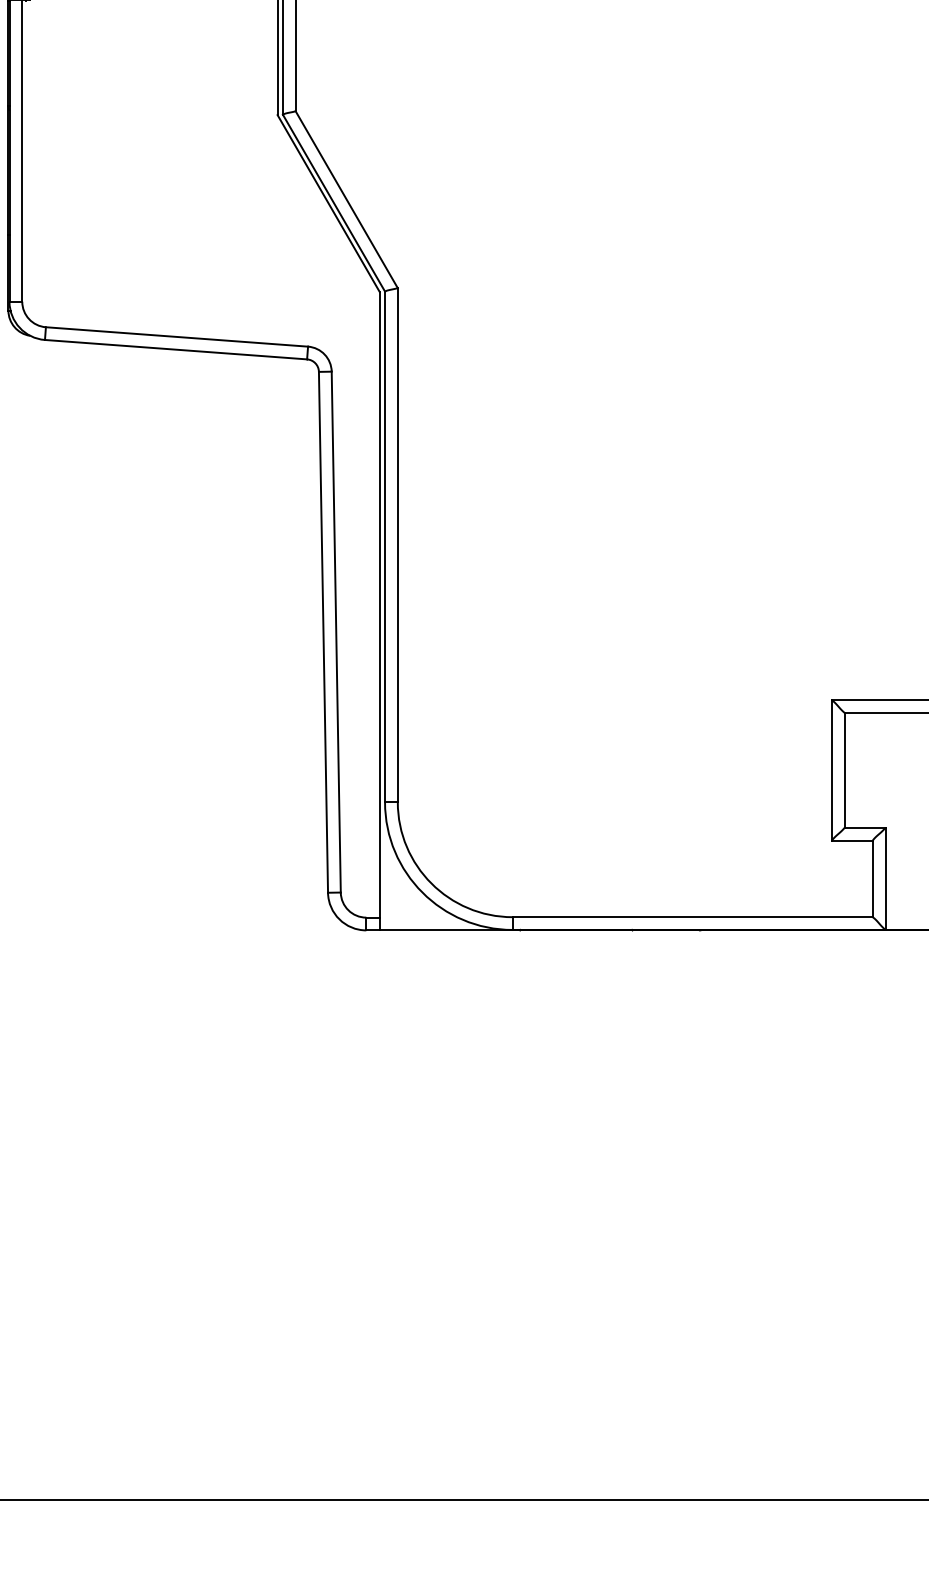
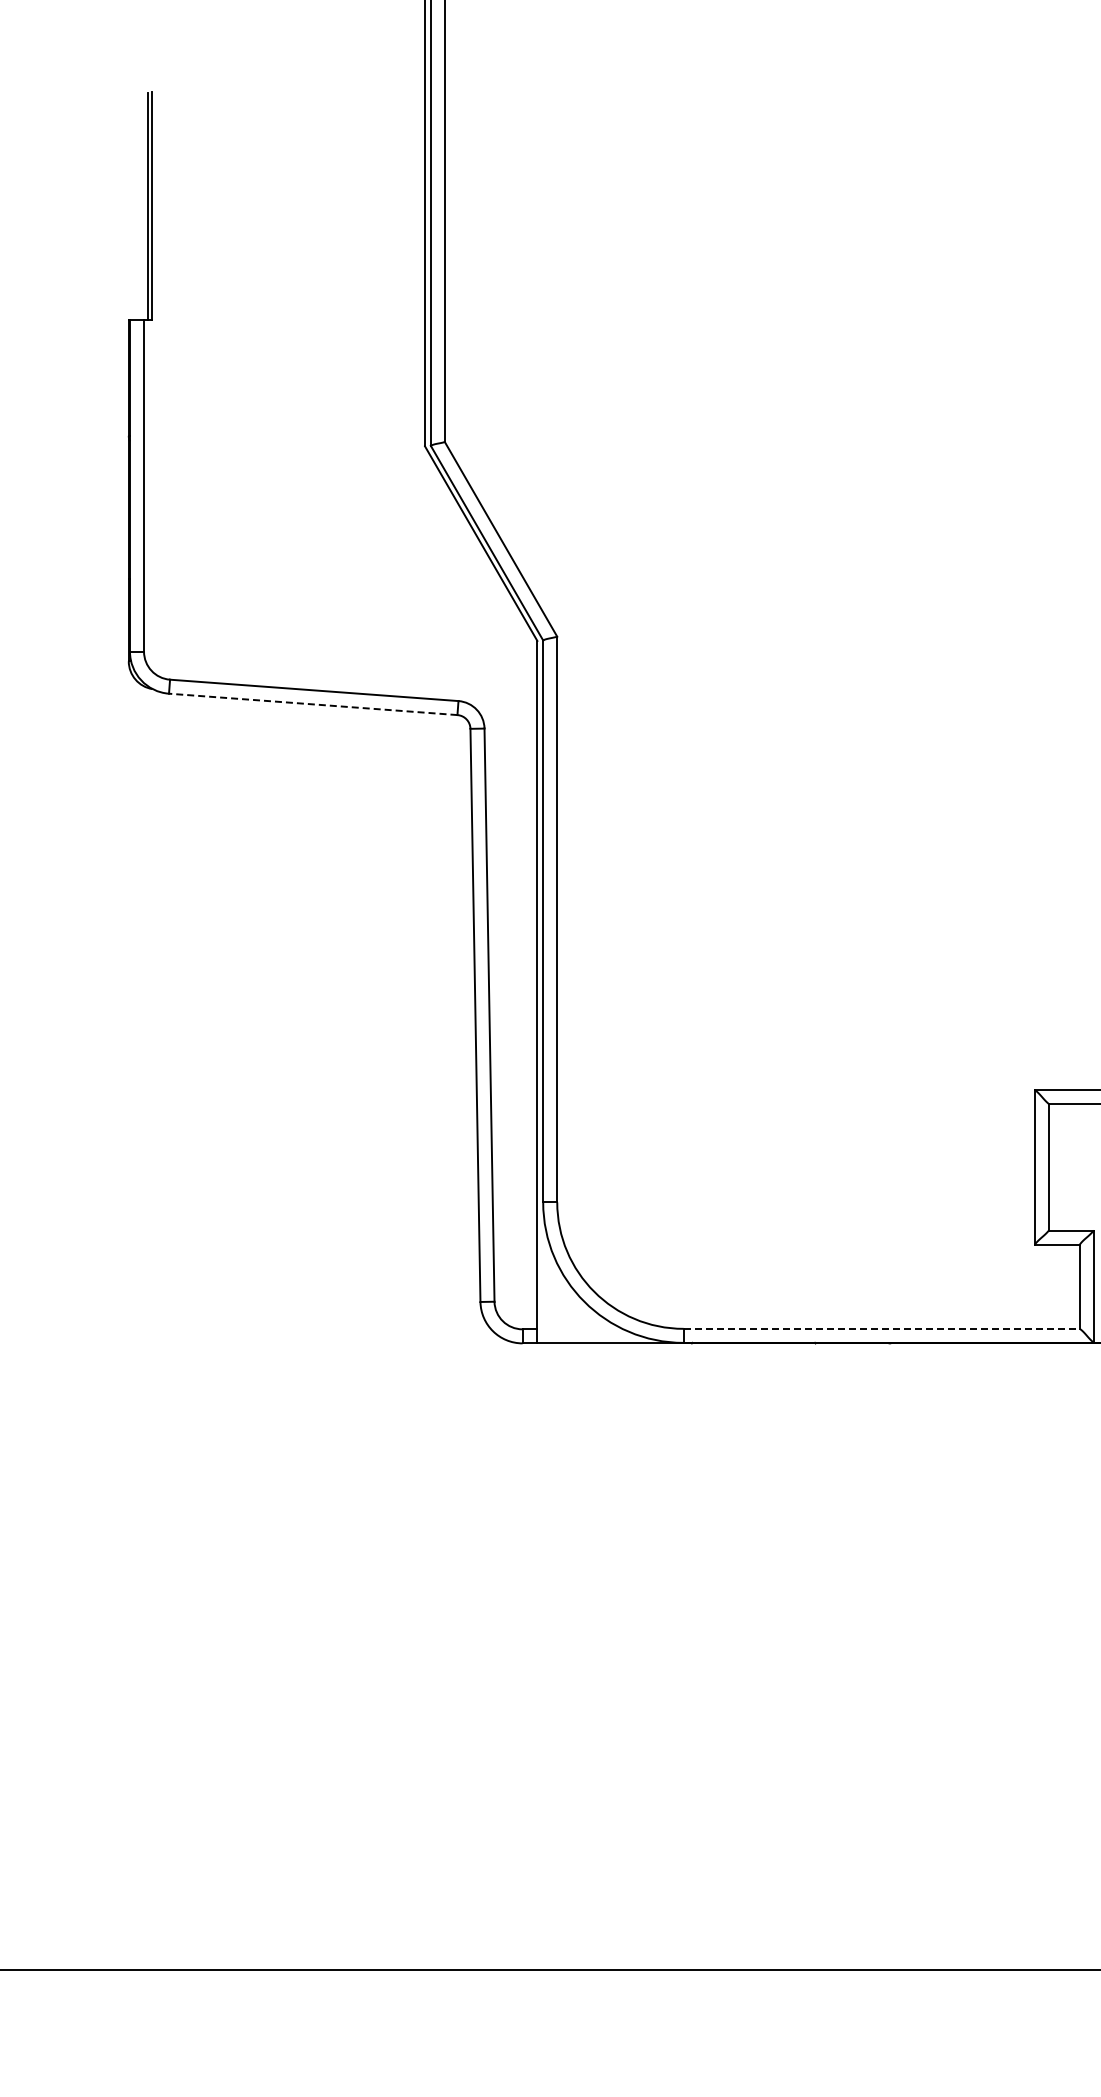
line: (176, 349) -> (313, 704), solid -> dashed
line: (693, 916) -> (882, 1328), solid -> dashed

